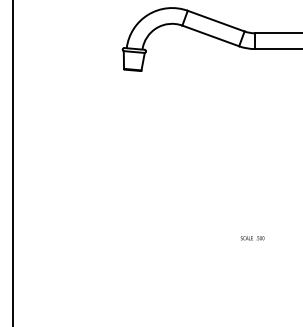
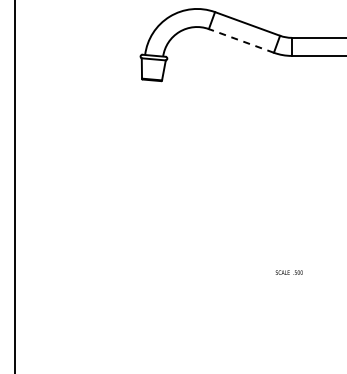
line: (210, 35) -> (241, 40), solid -> dashed

